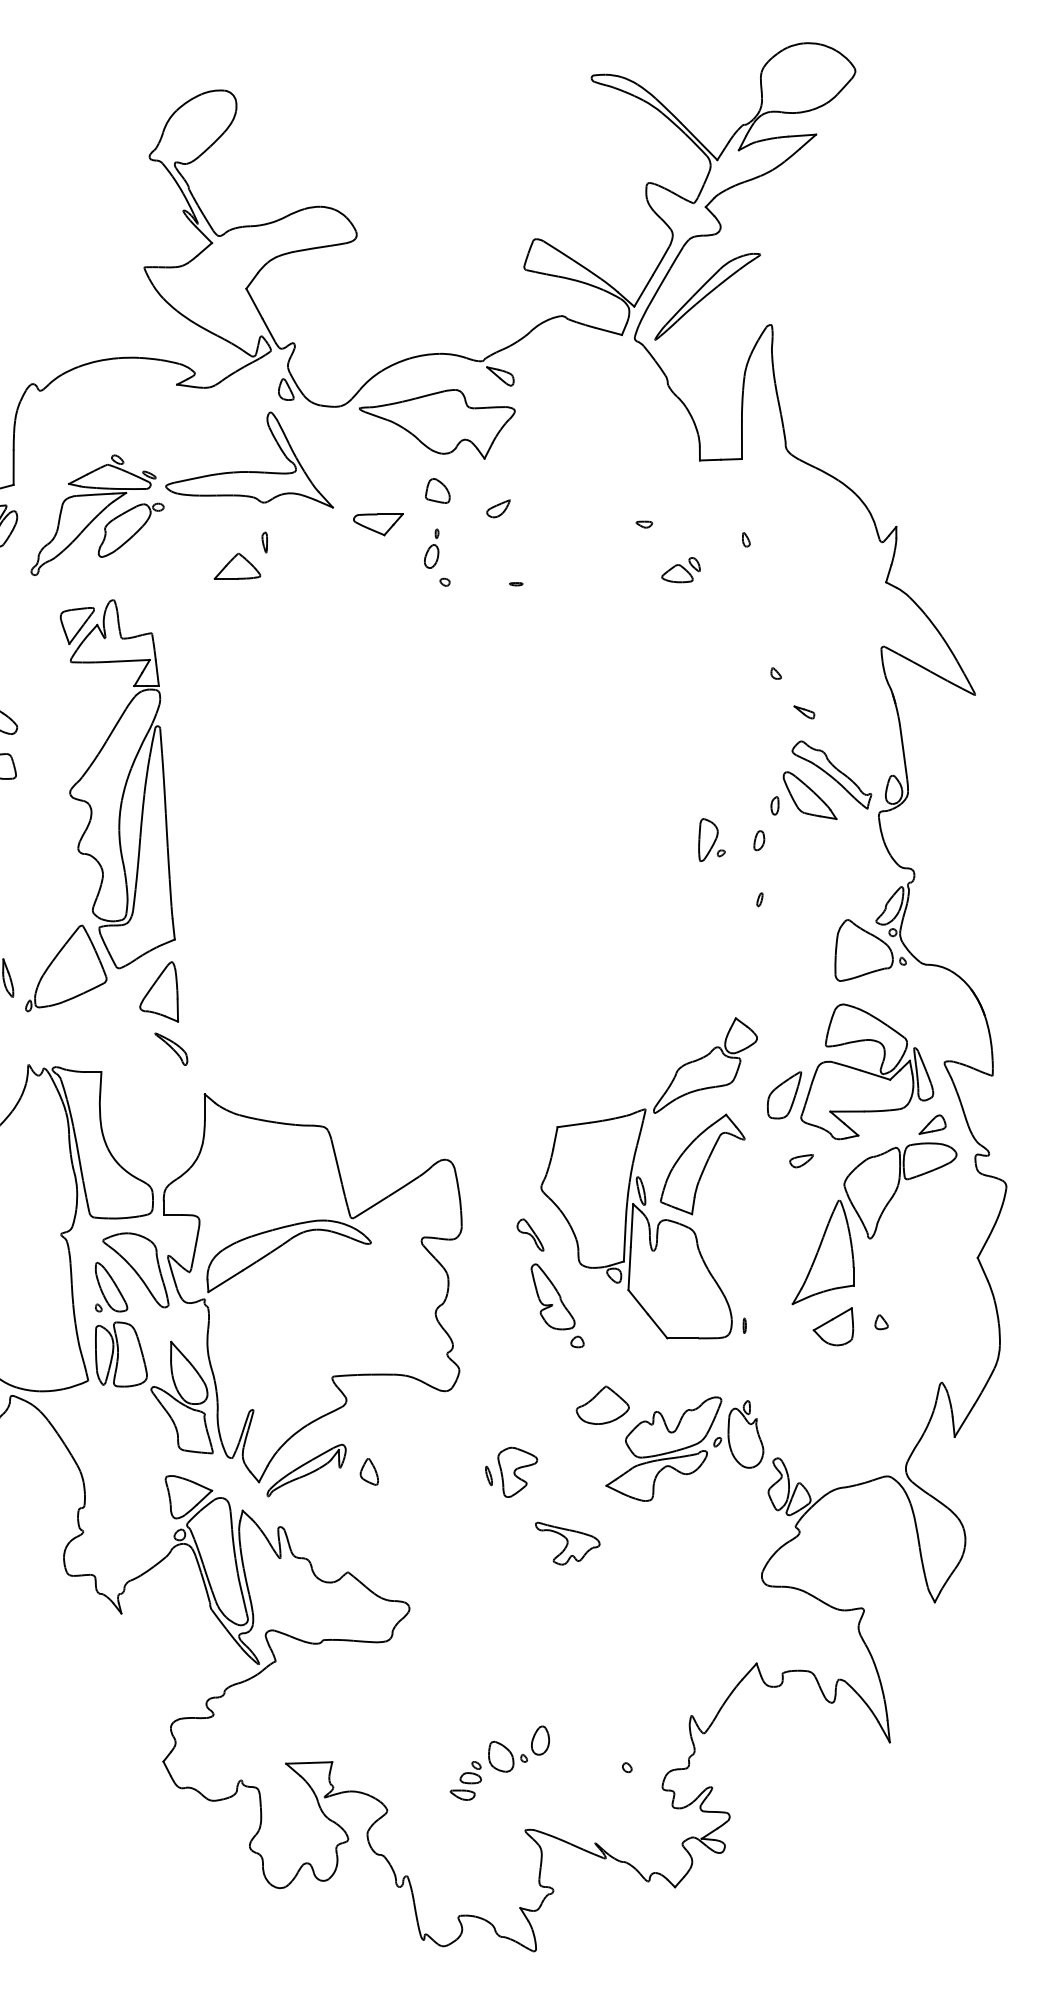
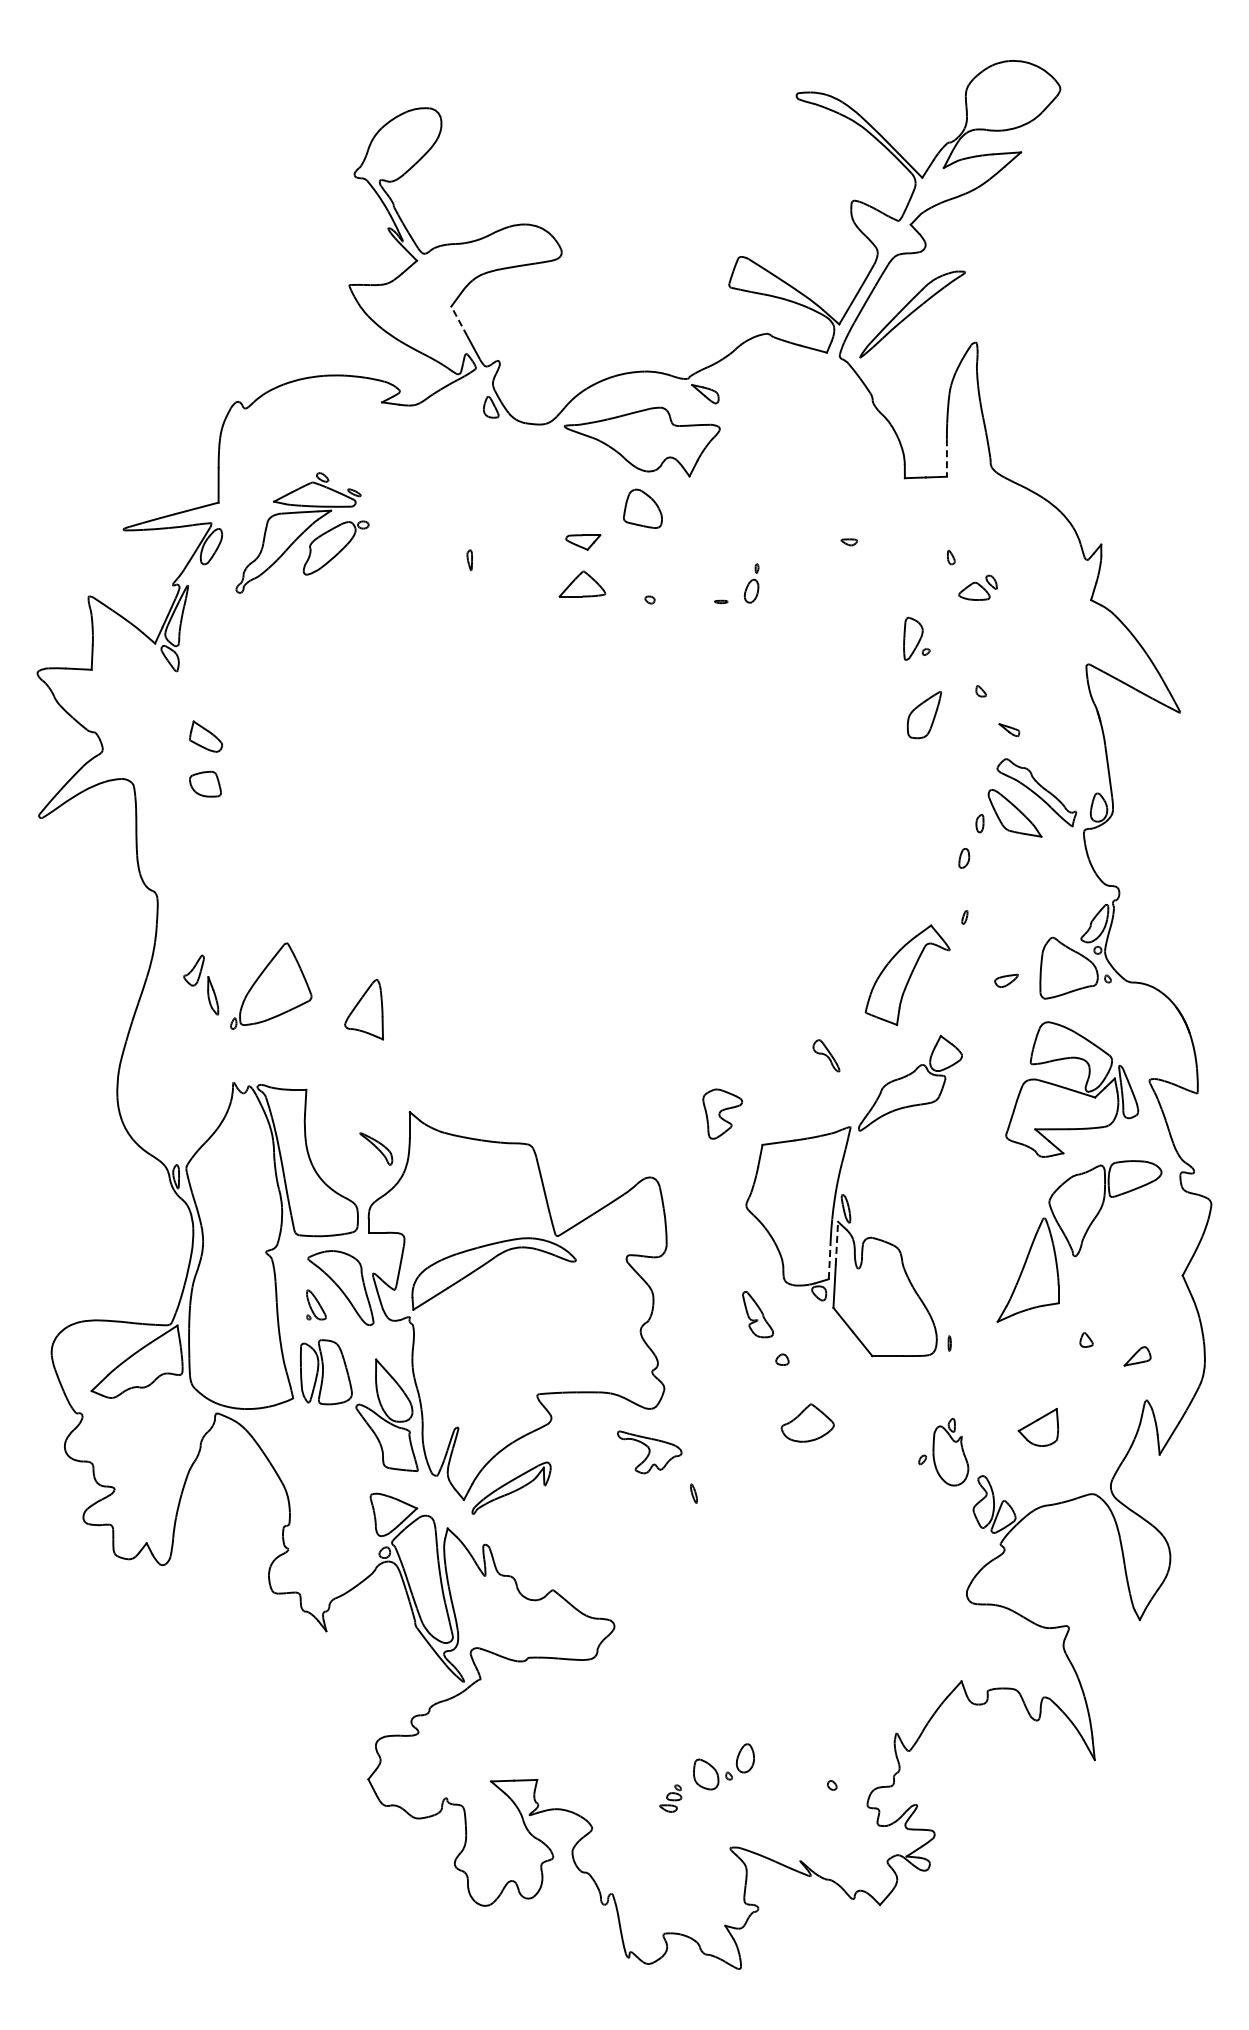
line: (254, 303) -> (459, 321), solid -> dashed
line: (741, 440) -> (946, 458), solid -> dashed
part: (249, 470) -> (454, 488), removed
part: (437, 490) -> (642, 508), size x1.6
part: (498, 508) -> (703, 526), removed
part: (378, 524) -> (583, 542), size x0.7
part: (431, 548) -> (751, 583), moved
part: (237, 565) -> (582, 583), moved
part: (680, 569) -> (977, 587), moved
part: (117, 783) -> (322, 801), removed
part: (711, 839) -> (916, 638), moved
part: (171, 1048) -> (376, 1148), moved
part: (784, 1095) -> (924, 715), moved
part: (932, 1124) -> (1137, 1356), moved
part: (801, 1160) -> (1006, 980), moved
part: (702, 1163) -> (907, 974), moved
line: (631, 1225) -> (836, 1243), solid -> dashed
part: (530, 1234) -> (826, 1055), moved
line: (624, 1241) -> (829, 1259), solid -> dashed
part: (111, 1286) -> (316, 1304), size x0.6
part: (552, 1296) -> (757, 1314), size x0.7
part: (832, 1326) -> (1037, 1427), moved
part: (663, 1448) -> (868, 1466), removed
part: (368, 1471) -> (573, 1489), removed
part: (517, 1471) -> (722, 1113), moved
part: (567, 1543) -> (649, 1452), moved
part: (465, 1780) -> (670, 1798), size x0.7

